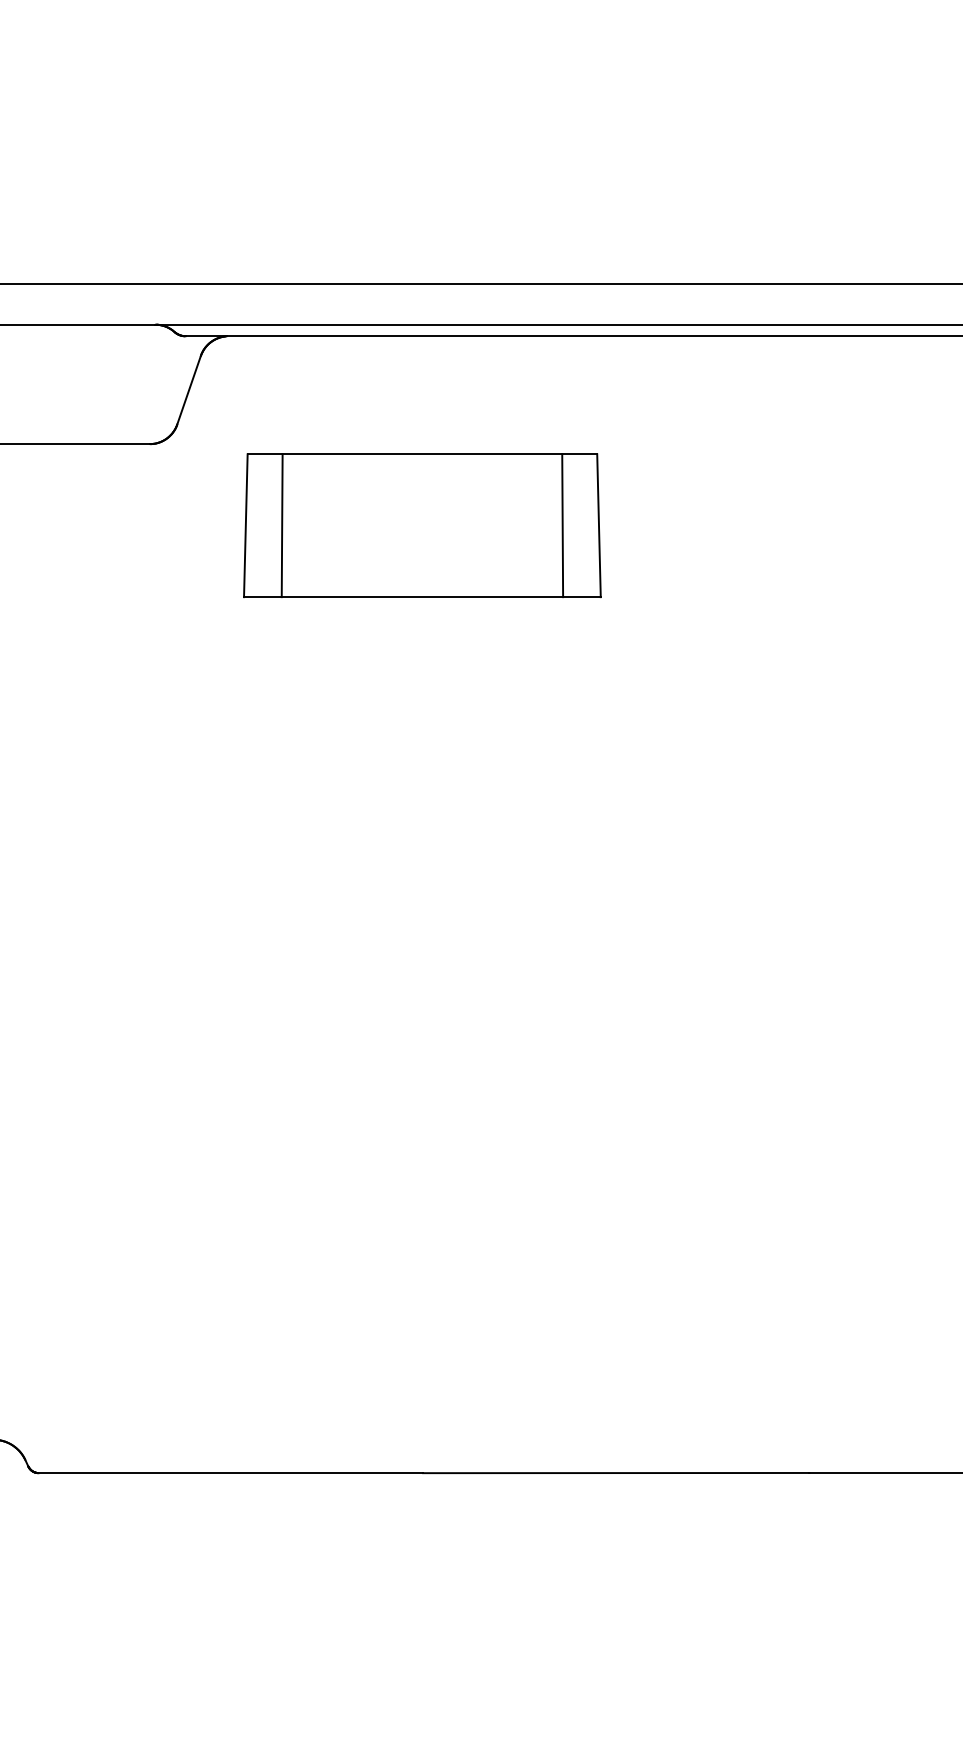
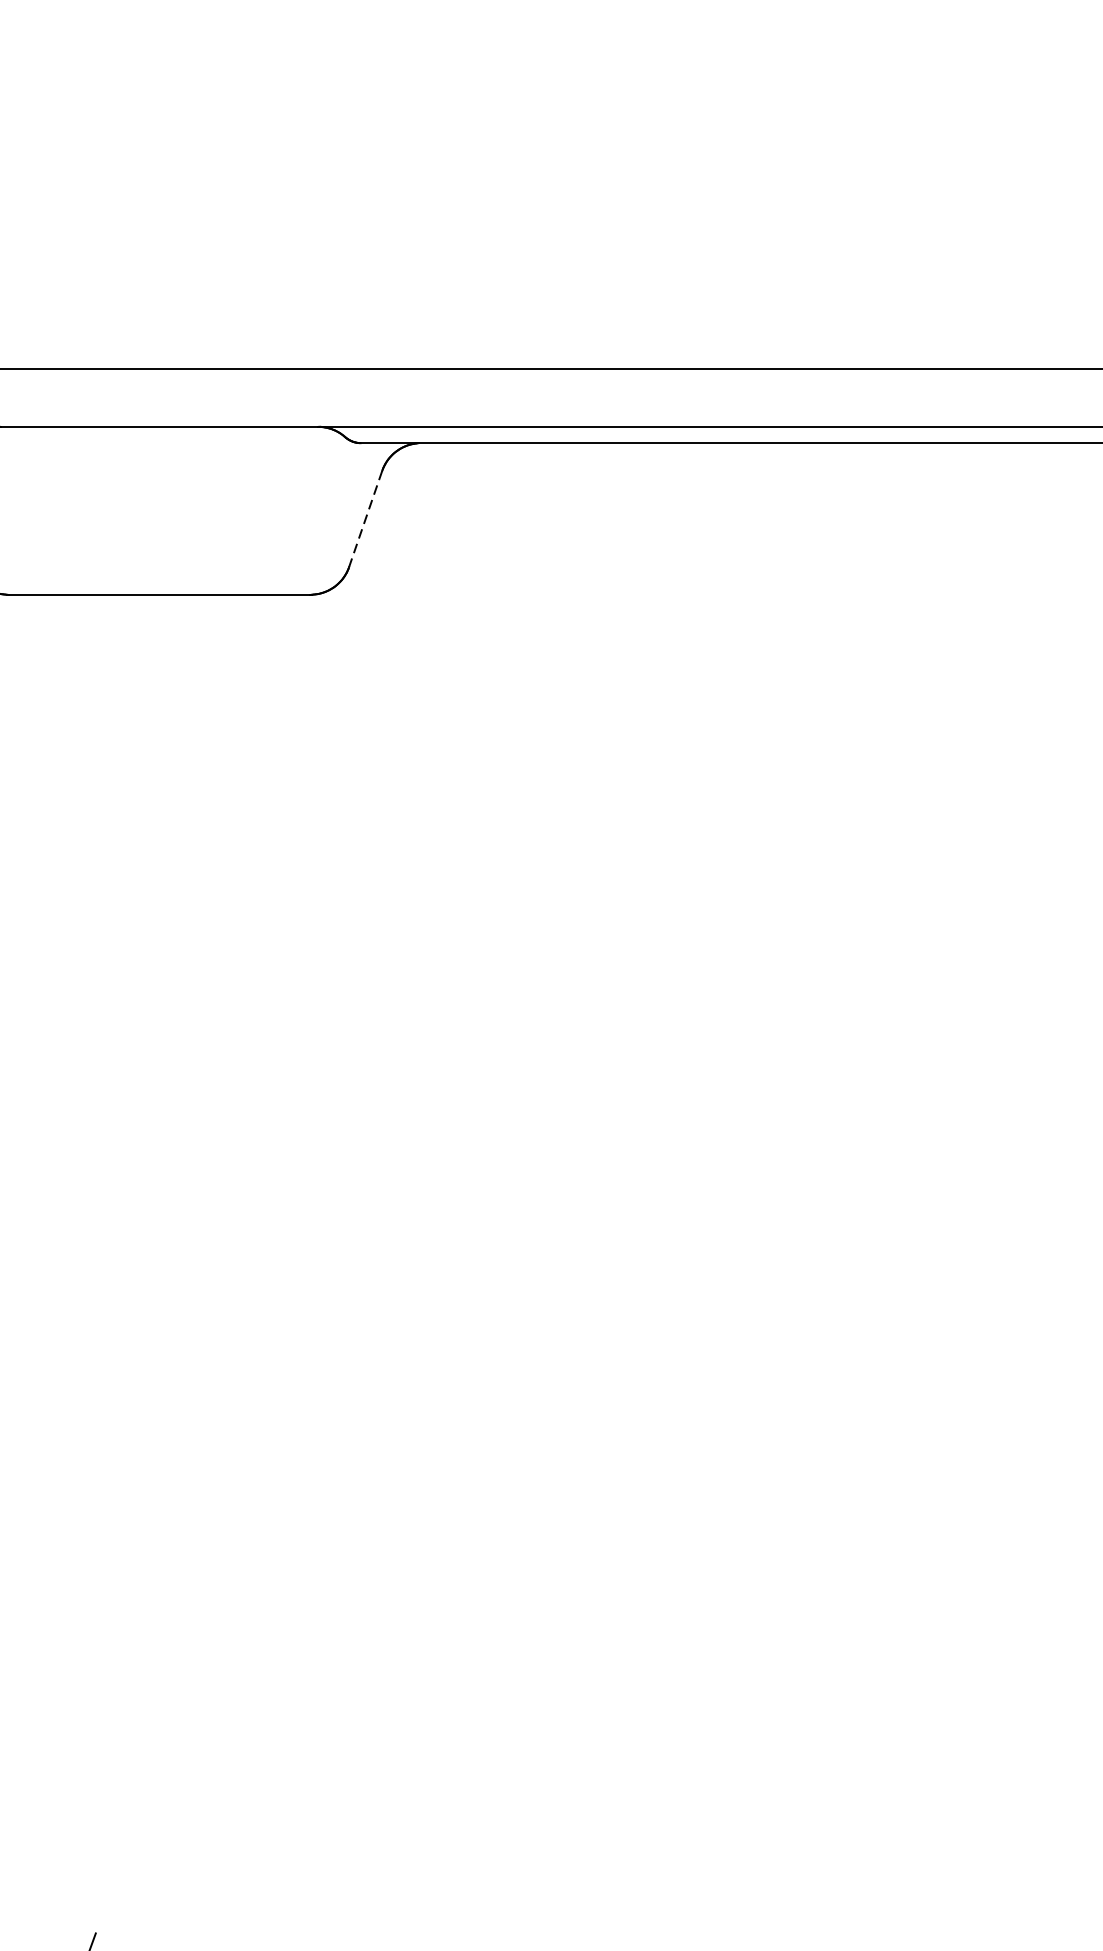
line: (188, 390) -> (364, 519), solid -> dashed
part: (422, 525) -> (693, 709), removed

